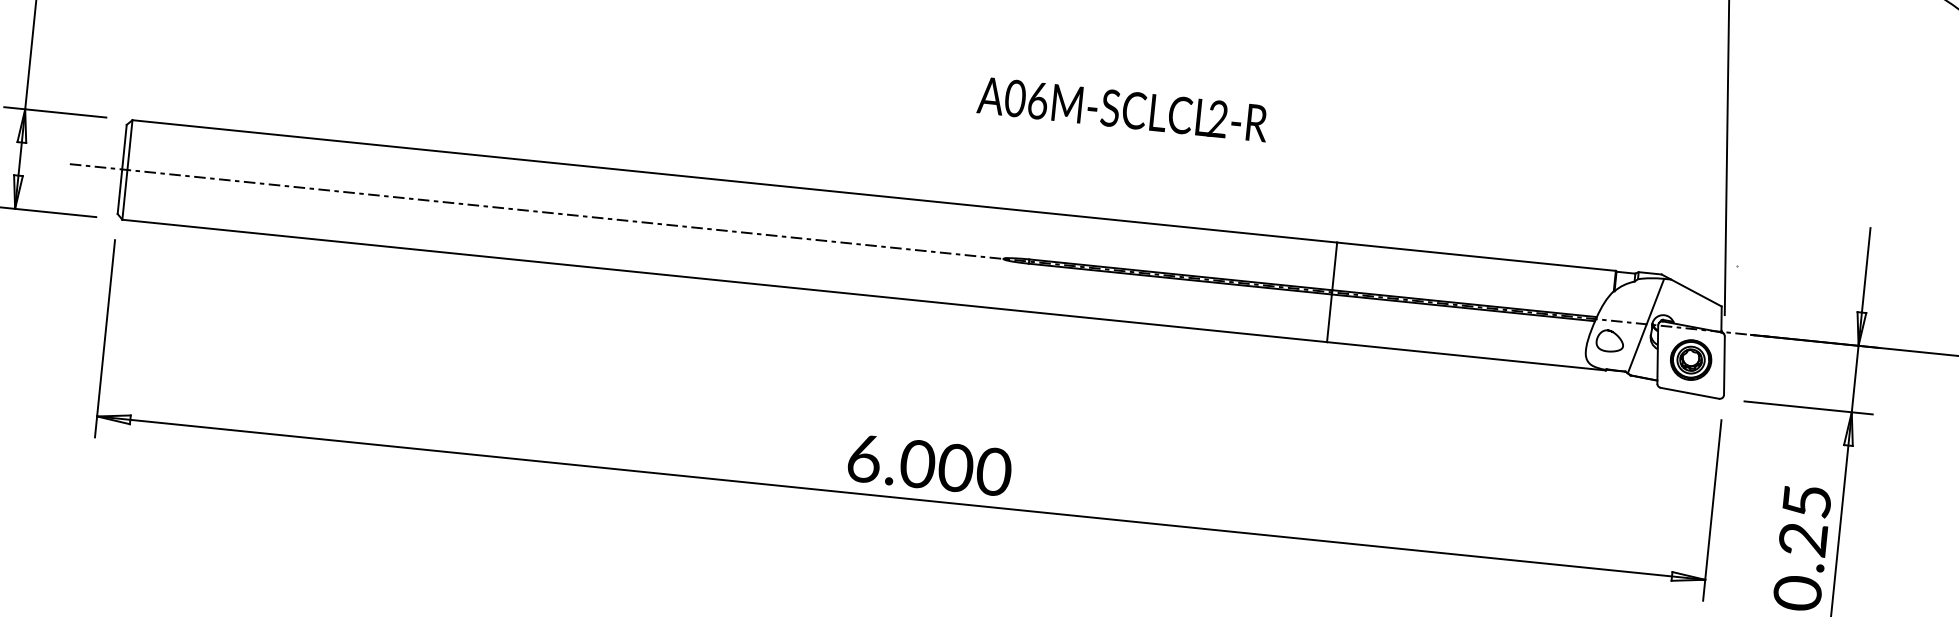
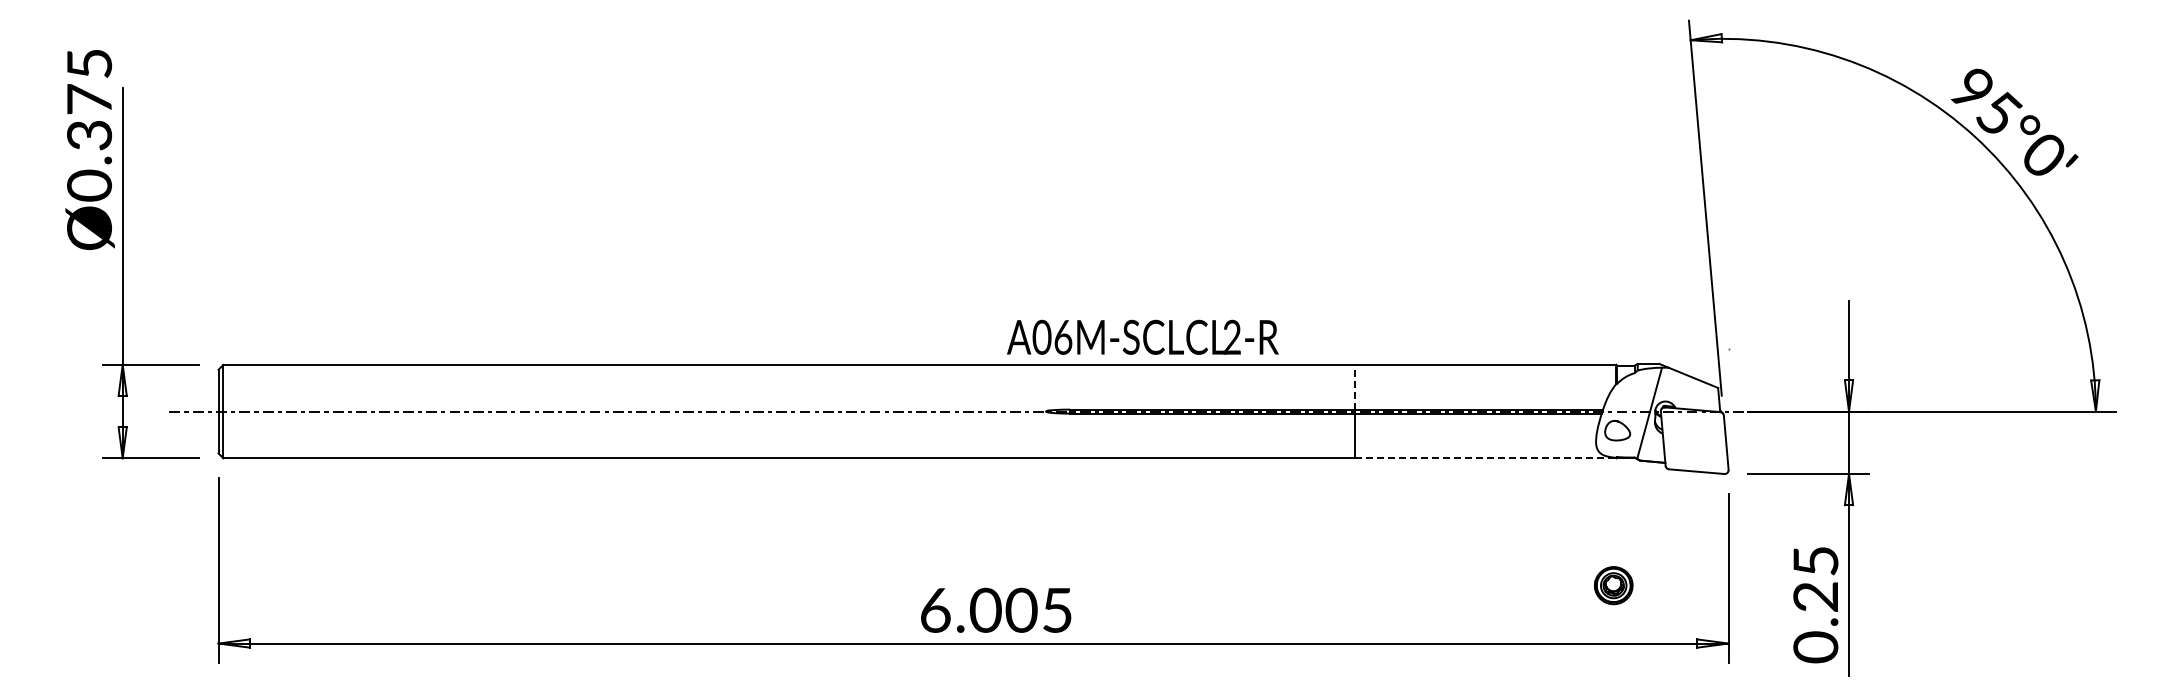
text: (1122, 108) -> (1142, 336), moved
line: (1334, 265) -> (1354, 386), solid -> dashed
line: (1466, 356) -> (1485, 458), solid -> dashed
part: (1690, 359) -> (1613, 585), moved
text: (994, 470) -> (1057, 609), 6.000 -> 6.005

